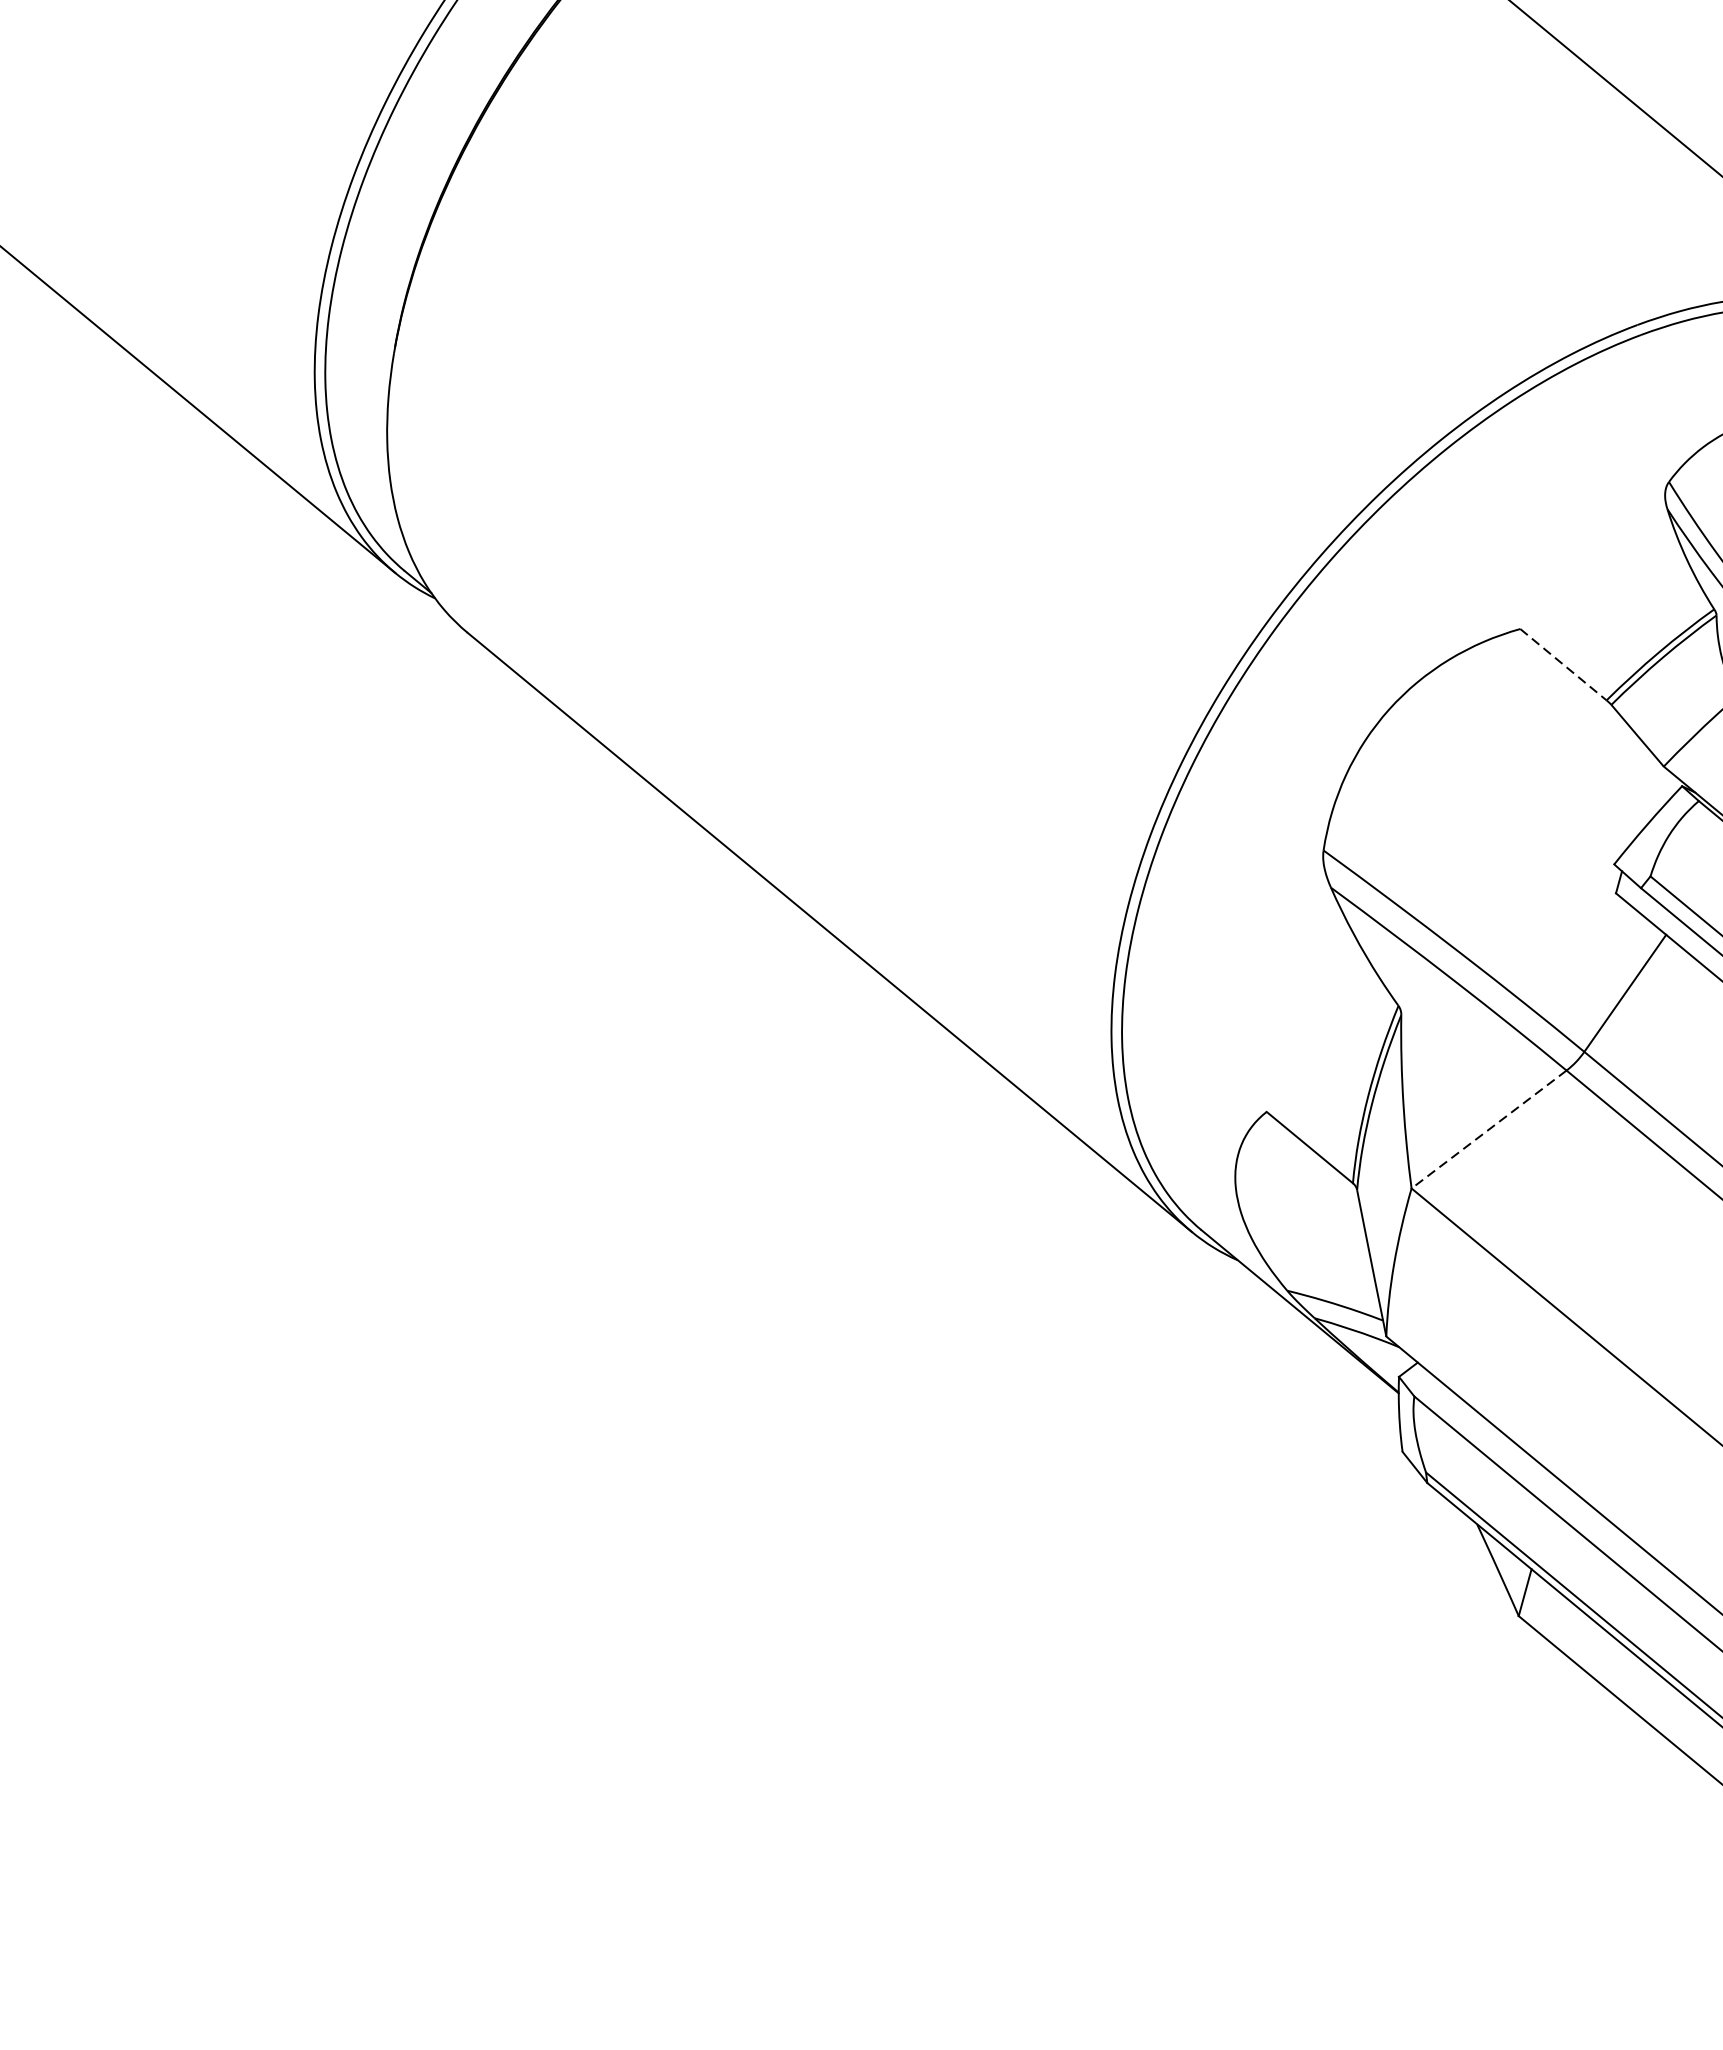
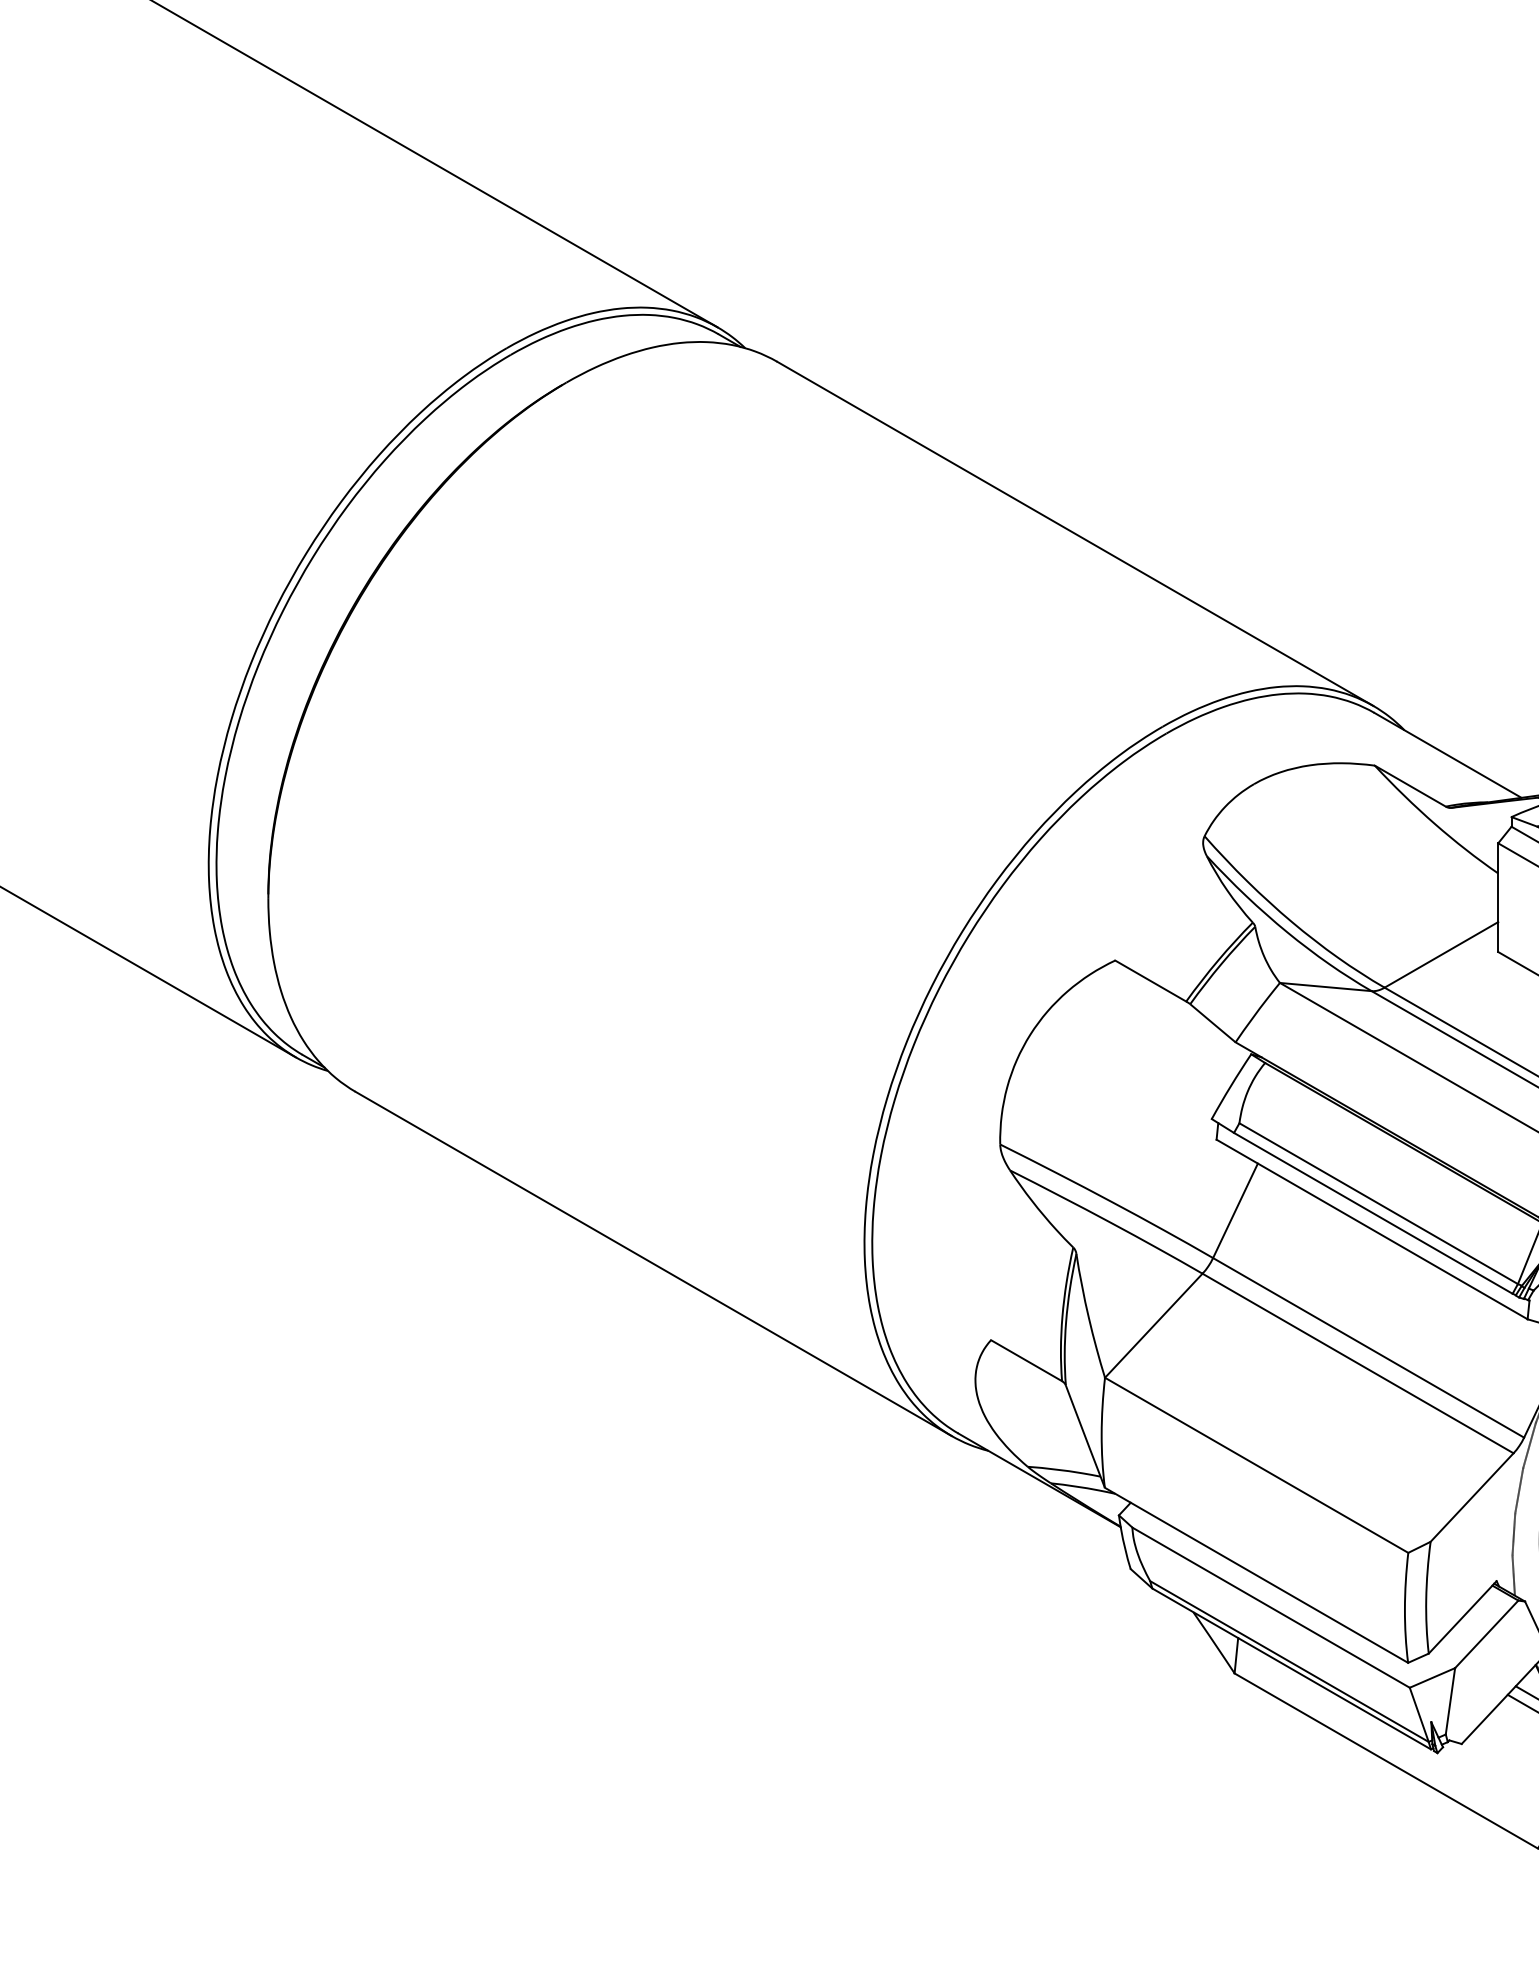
line: (1563, 665) -> (1150, 981), dashed -> solid
line: (1488, 1130) -> (1153, 1326), dashed -> solid

